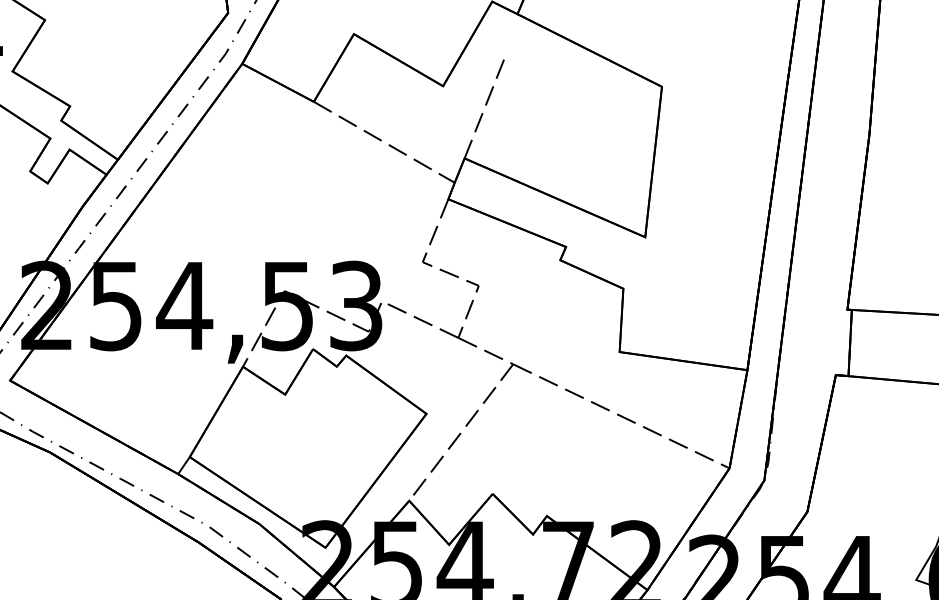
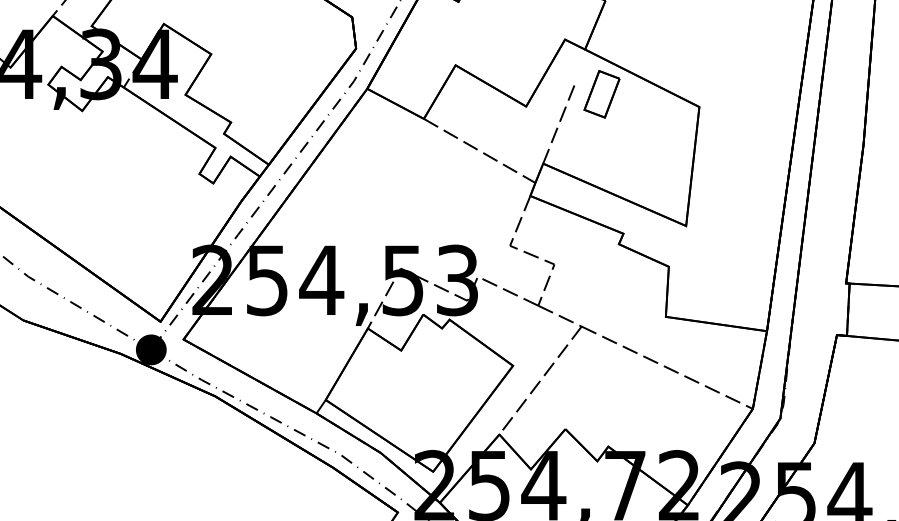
part: (538, 70) -> (601, 94), added

